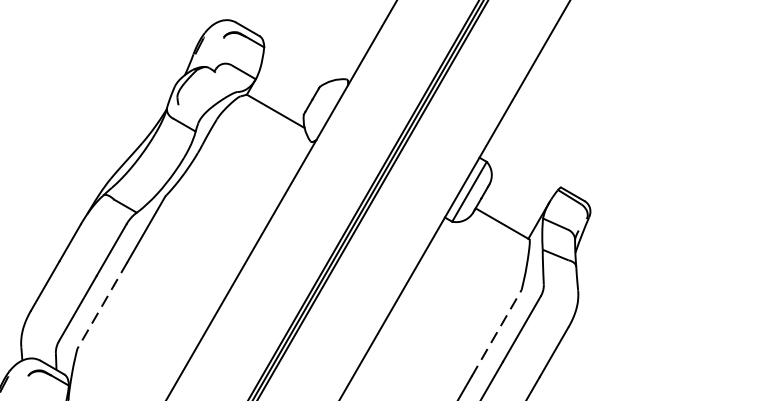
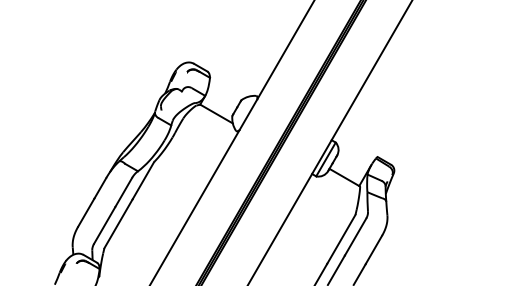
line: (102, 306) -> (118, 224), dashed -> solid
line: (496, 331) -> (341, 238), dashed -> solid

